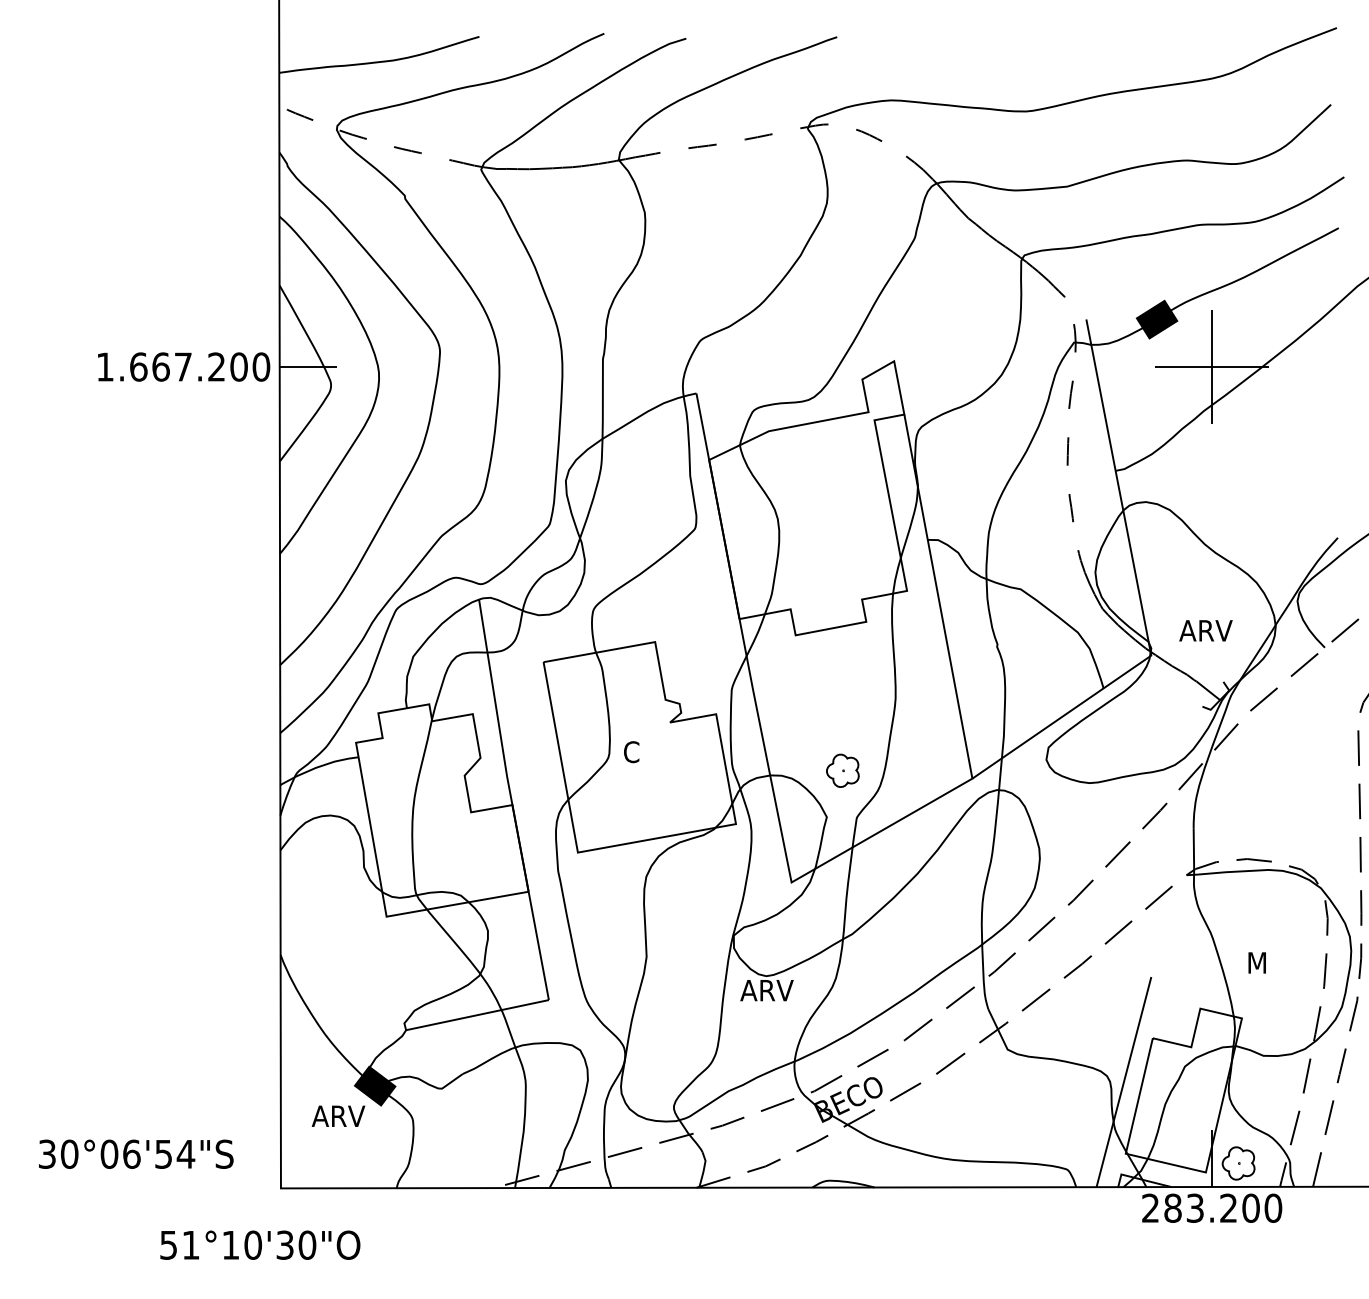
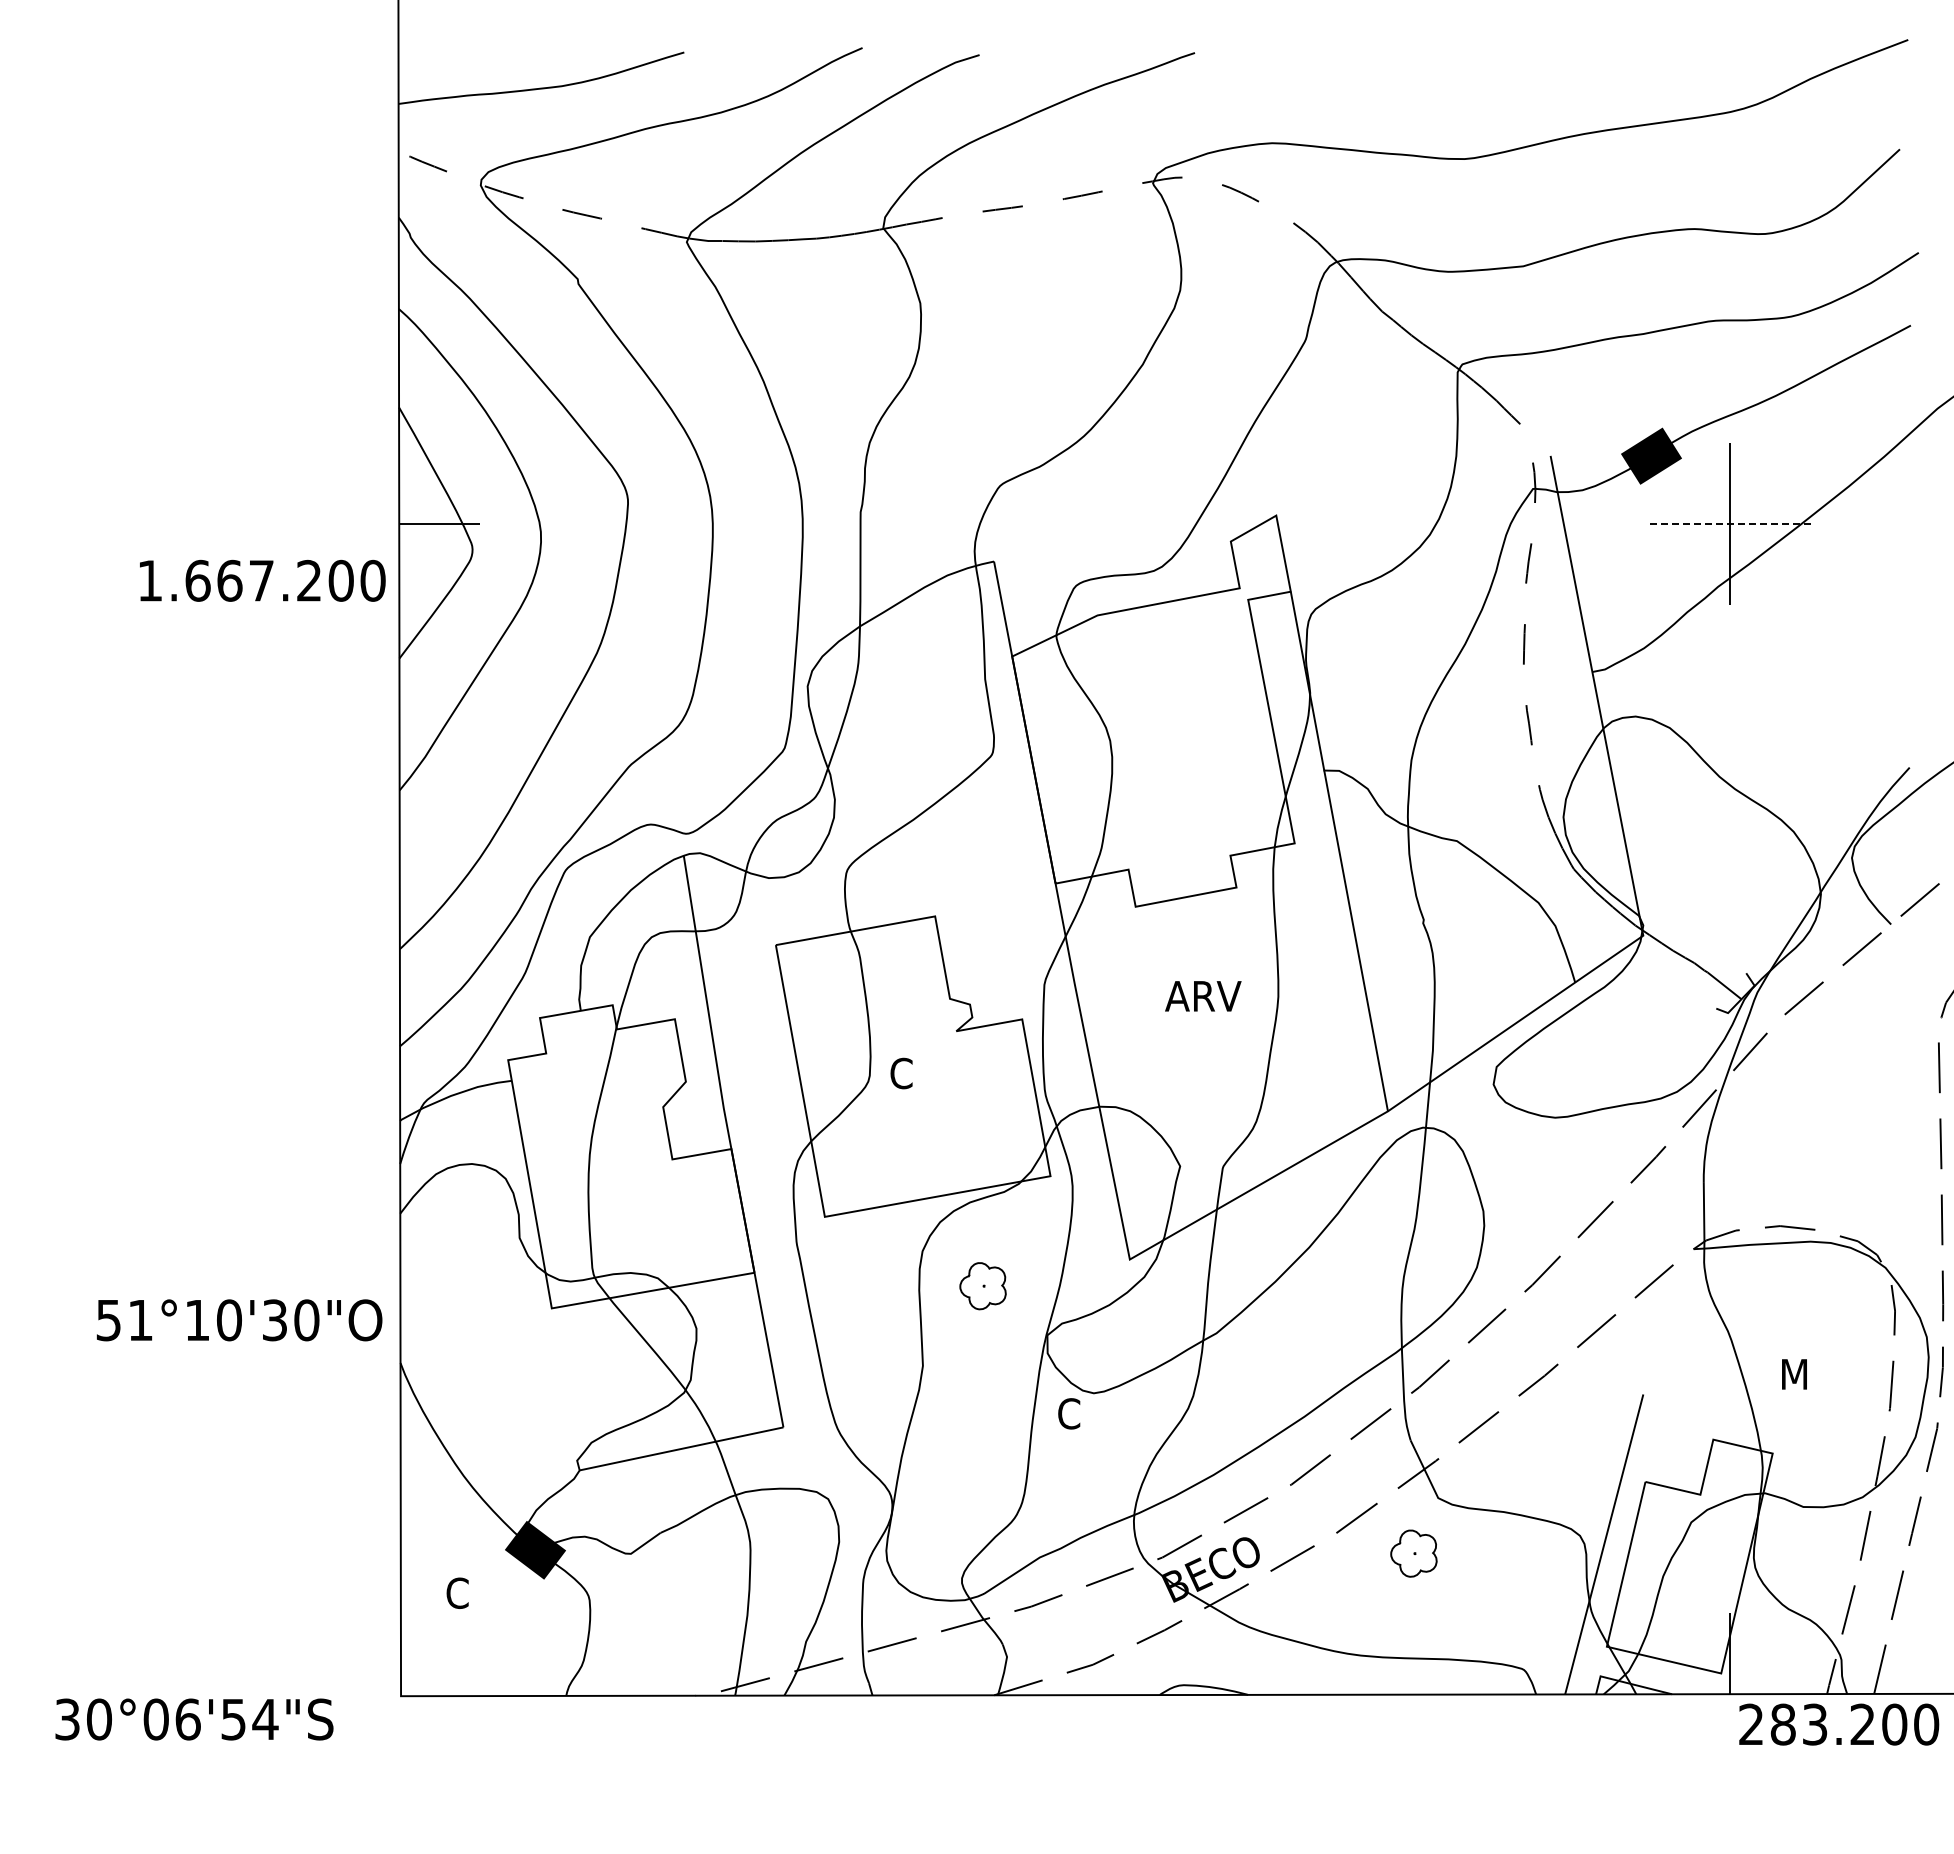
text: (183, 366) -> (262, 580), moved
line: (1211, 366) -> (1729, 523), solid -> dashed
text: (1206, 630) -> (1203, 996), moved
part: (842, 771) -> (982, 1286), moved
text: (766, 990) -> (1094, 1413), ARV -> C
text: (338, 1115) -> (483, 1592), ARV -> C
text: (136, 1154) -> (194, 1719), moved
part: (1238, 1163) -> (1413, 1553), moved
text: (1212, 1208) -> (1839, 1724), moved
text: (260, 1245) -> (239, 1320), moved

